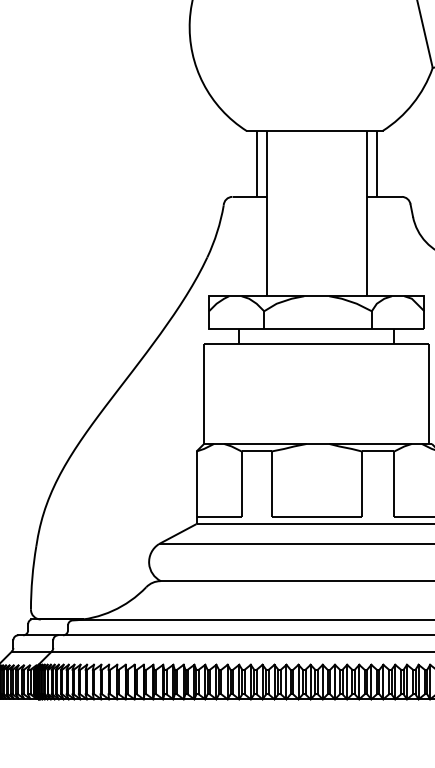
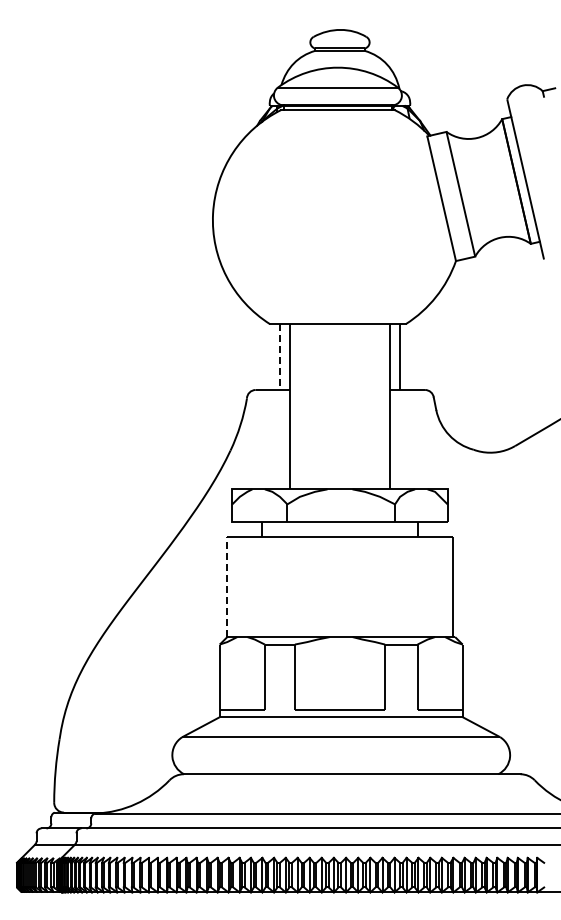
line: (256, 164) -> (279, 357), solid -> dashed
line: (204, 393) -> (227, 586), solid -> dashed

